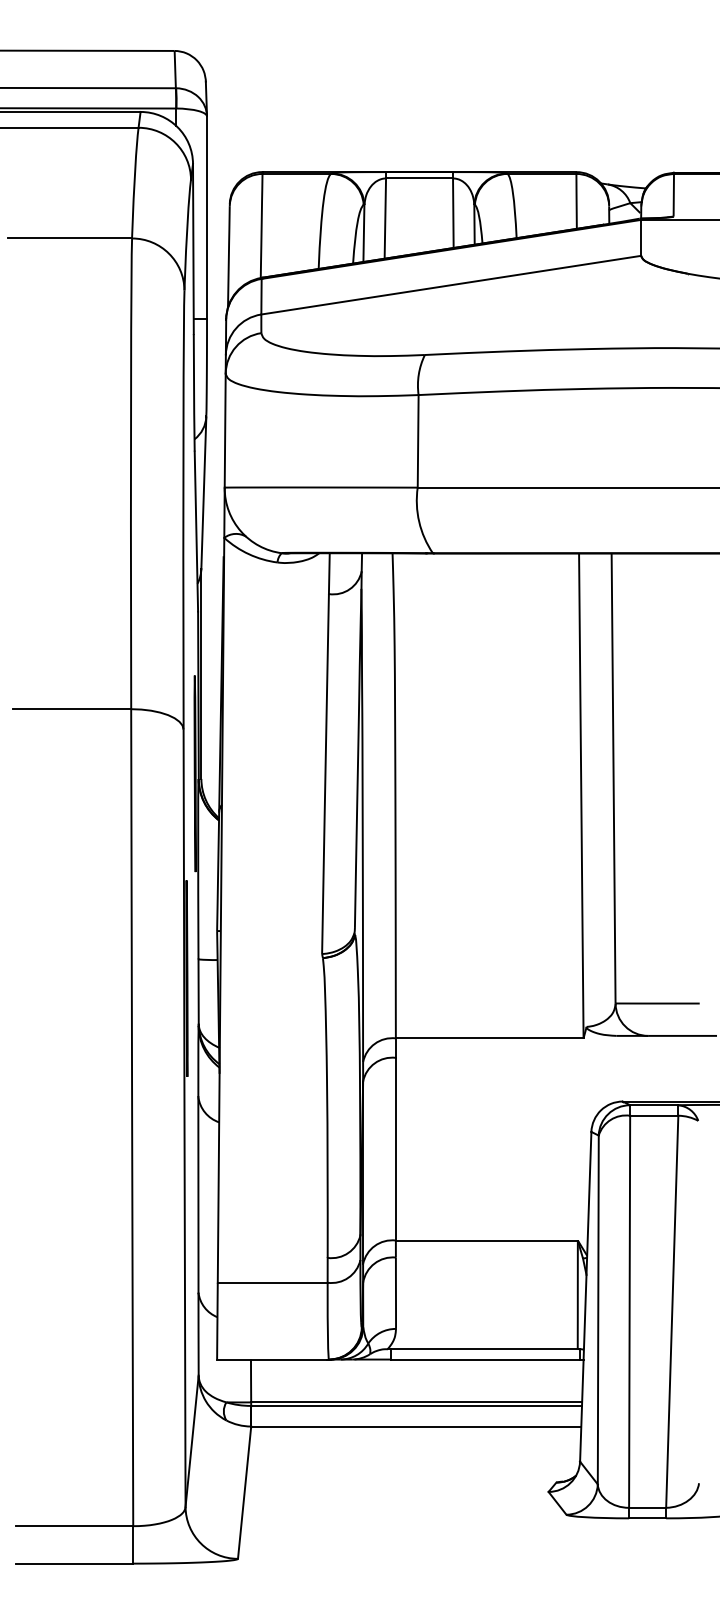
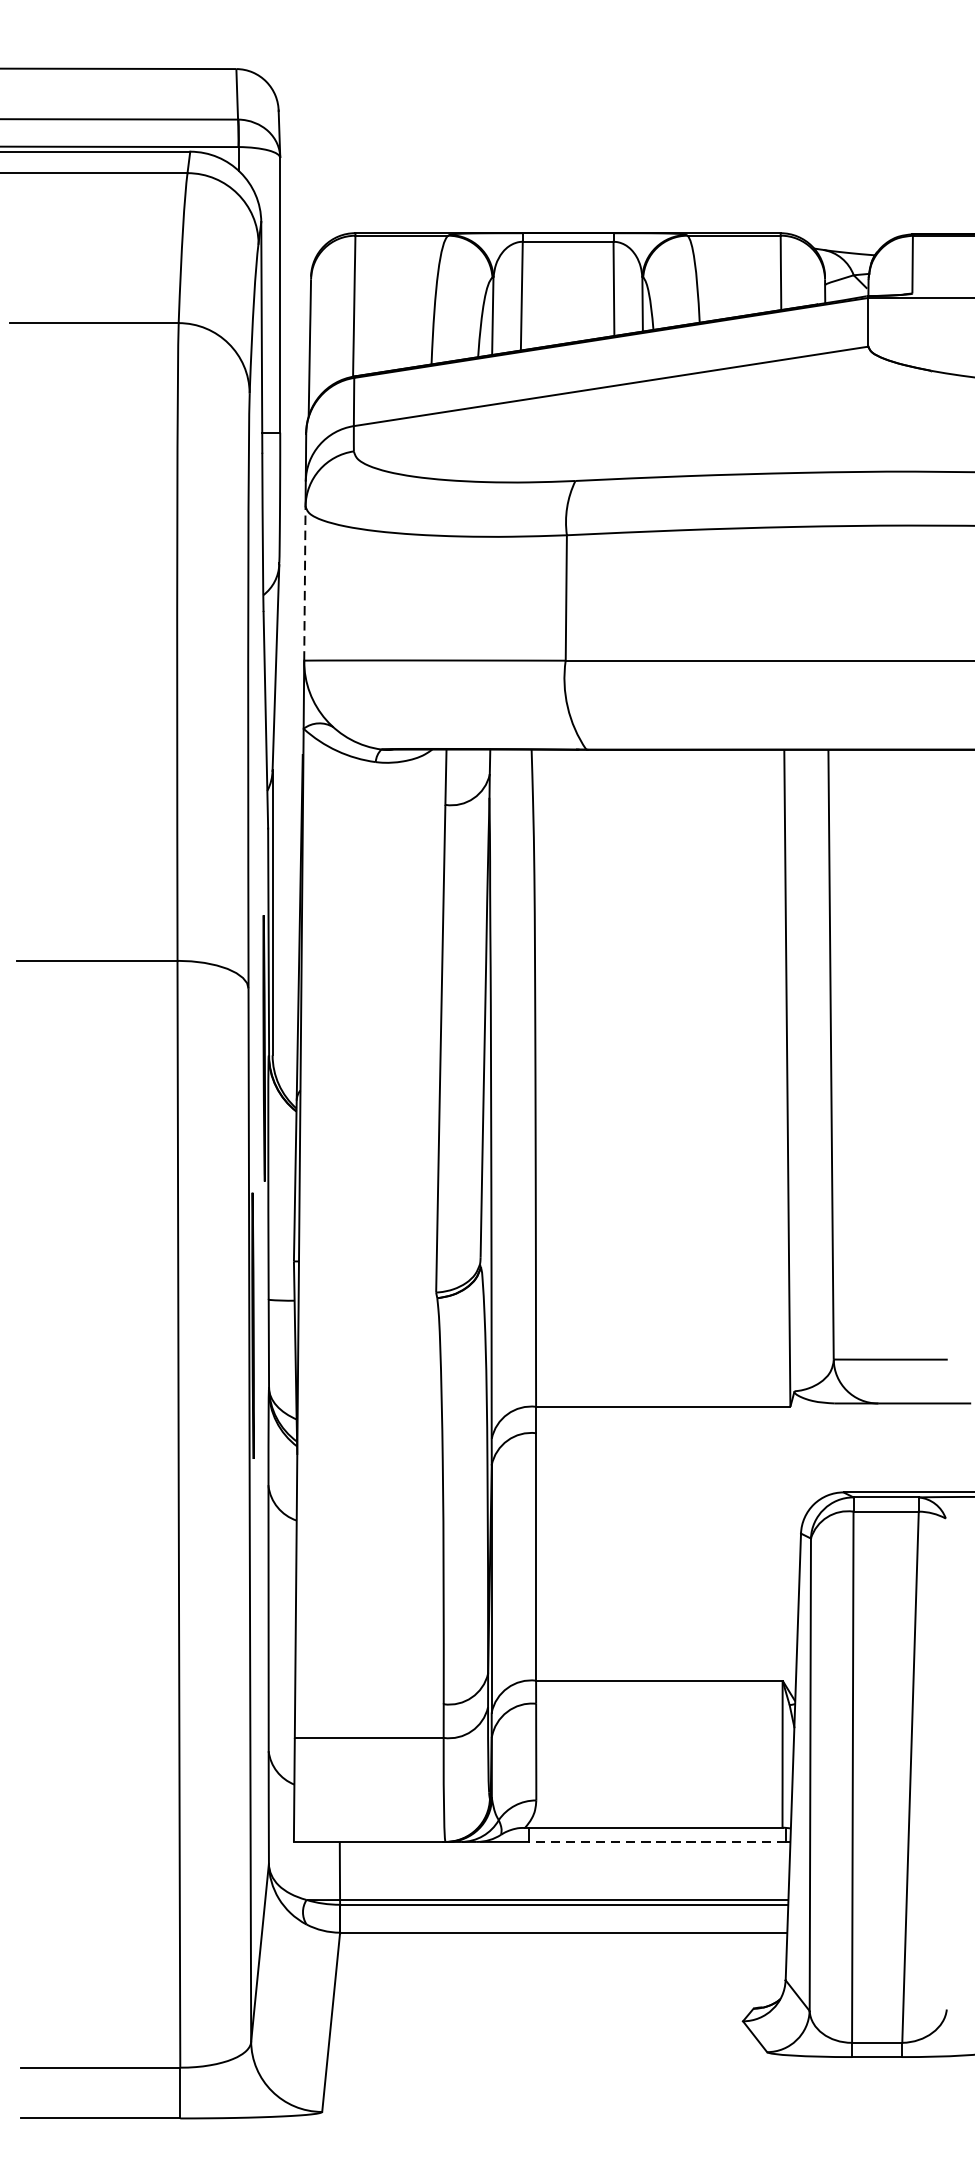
line: (225, 430) -> (305, 583), solid -> dashed
line: (485, 1359) -> (657, 1841), solid -> dashed

